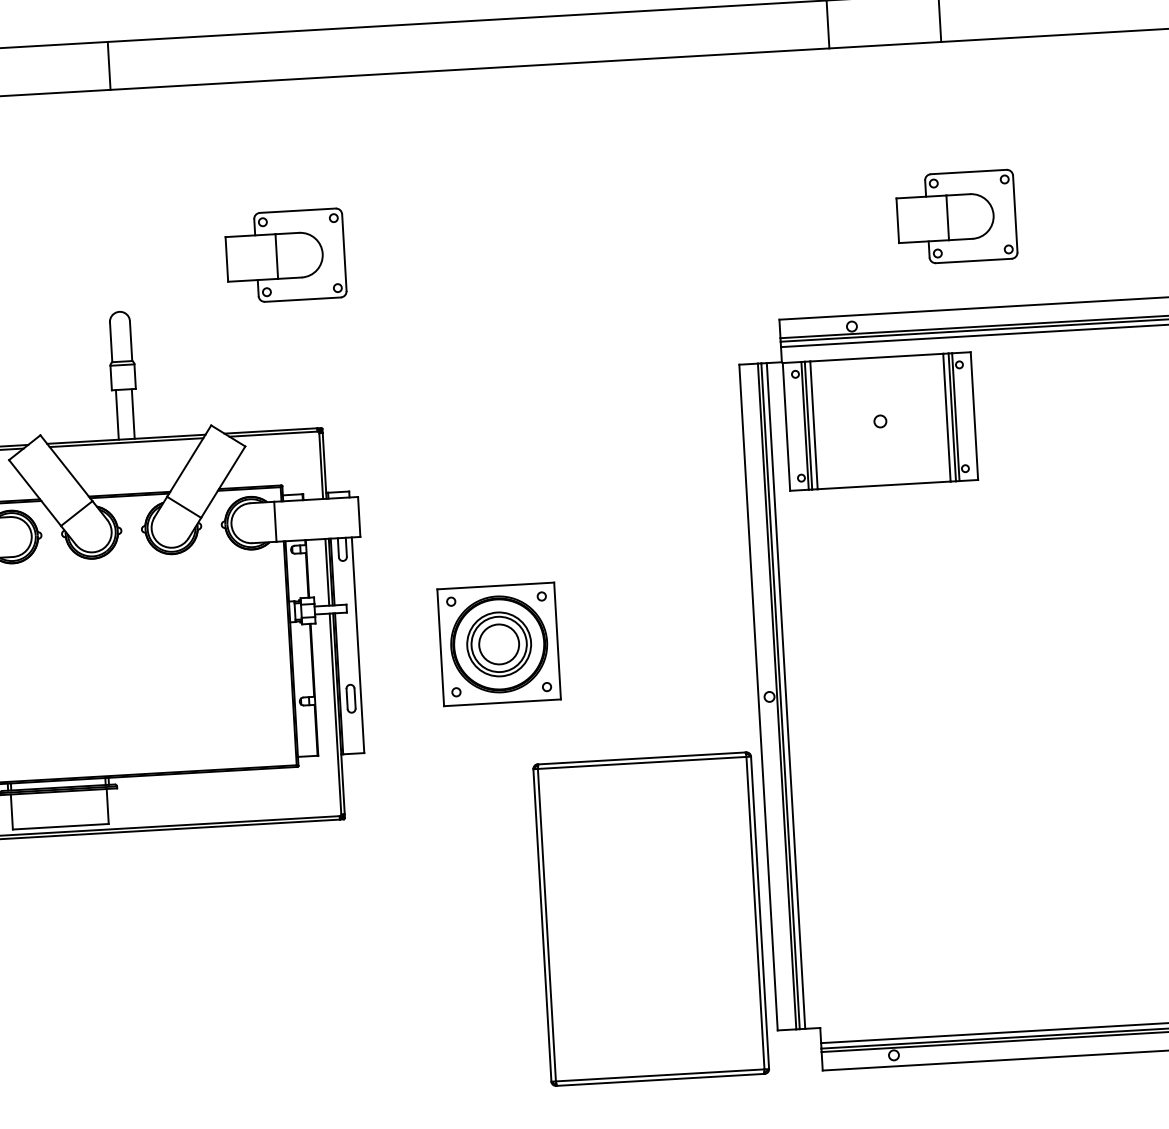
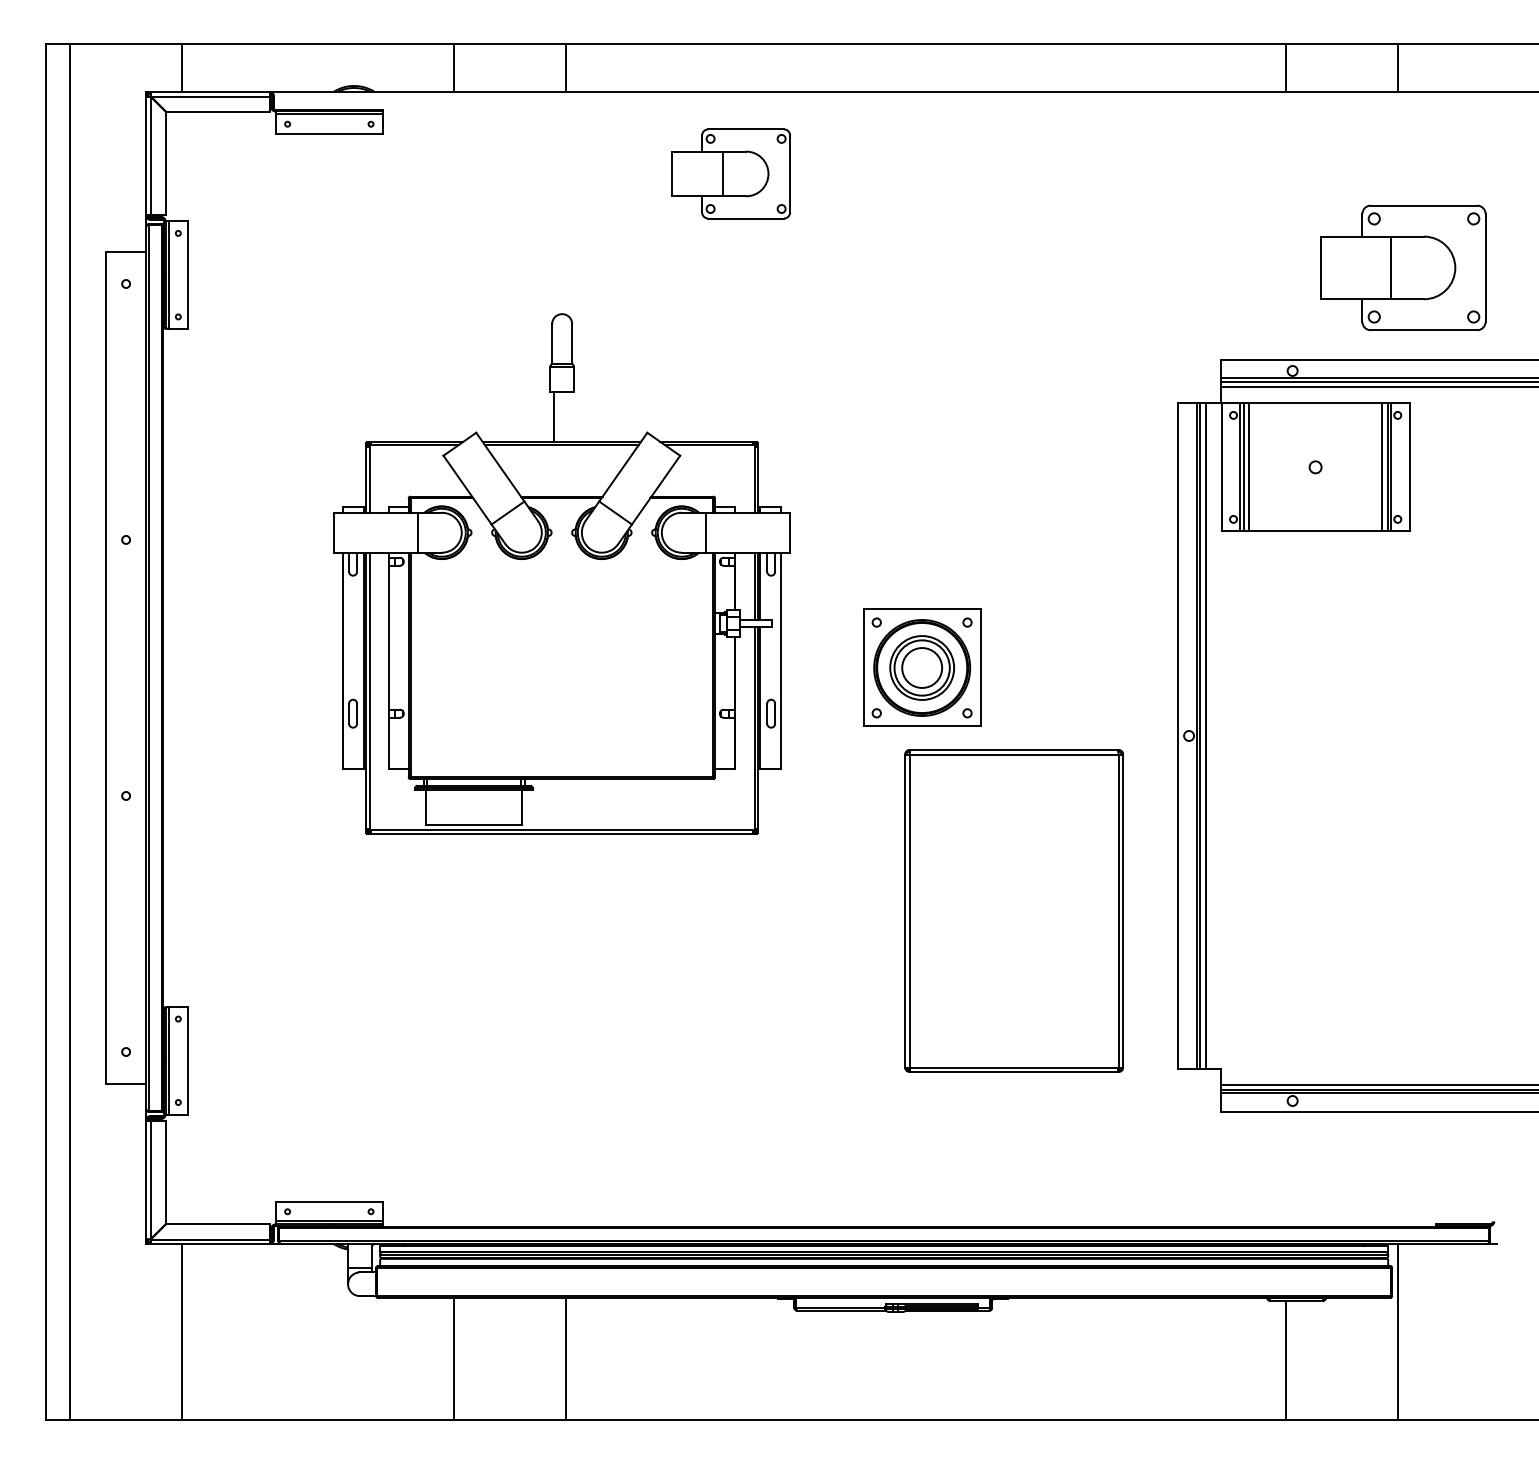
part: (956, 216) -> (1403, 267), size x1.4
part: (284, 255) -> (730, 173), moved
line: (133, 413) -> (570, 416), removed
part: (650, 918) -> (1013, 910), moved

